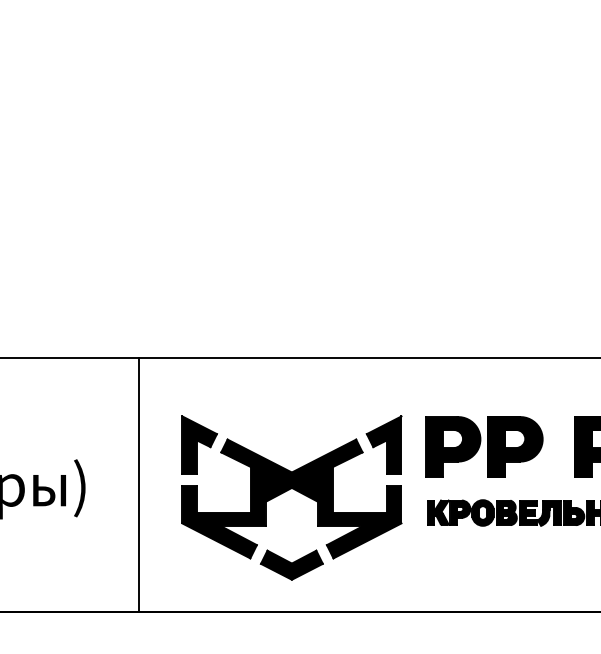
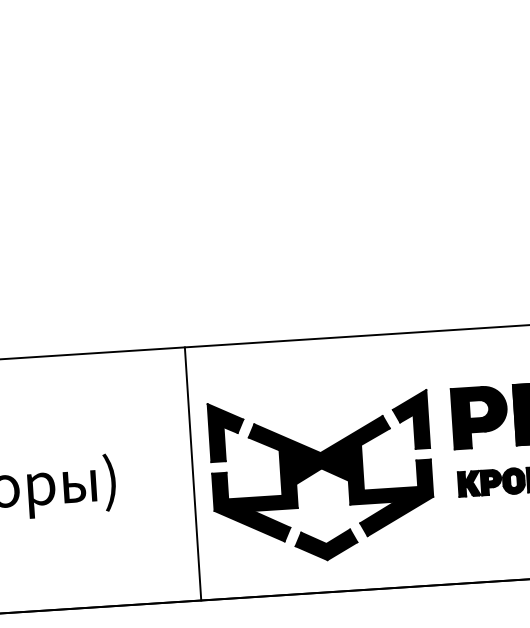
line: (139, 484) -> (193, 473), moved

